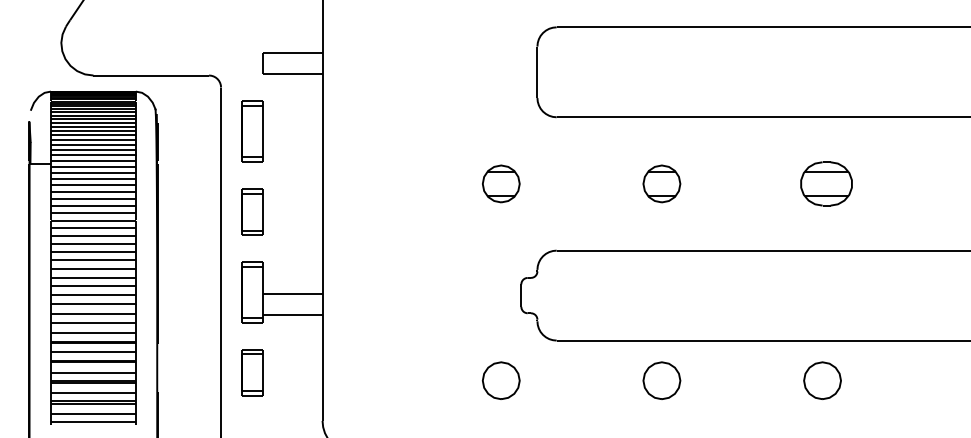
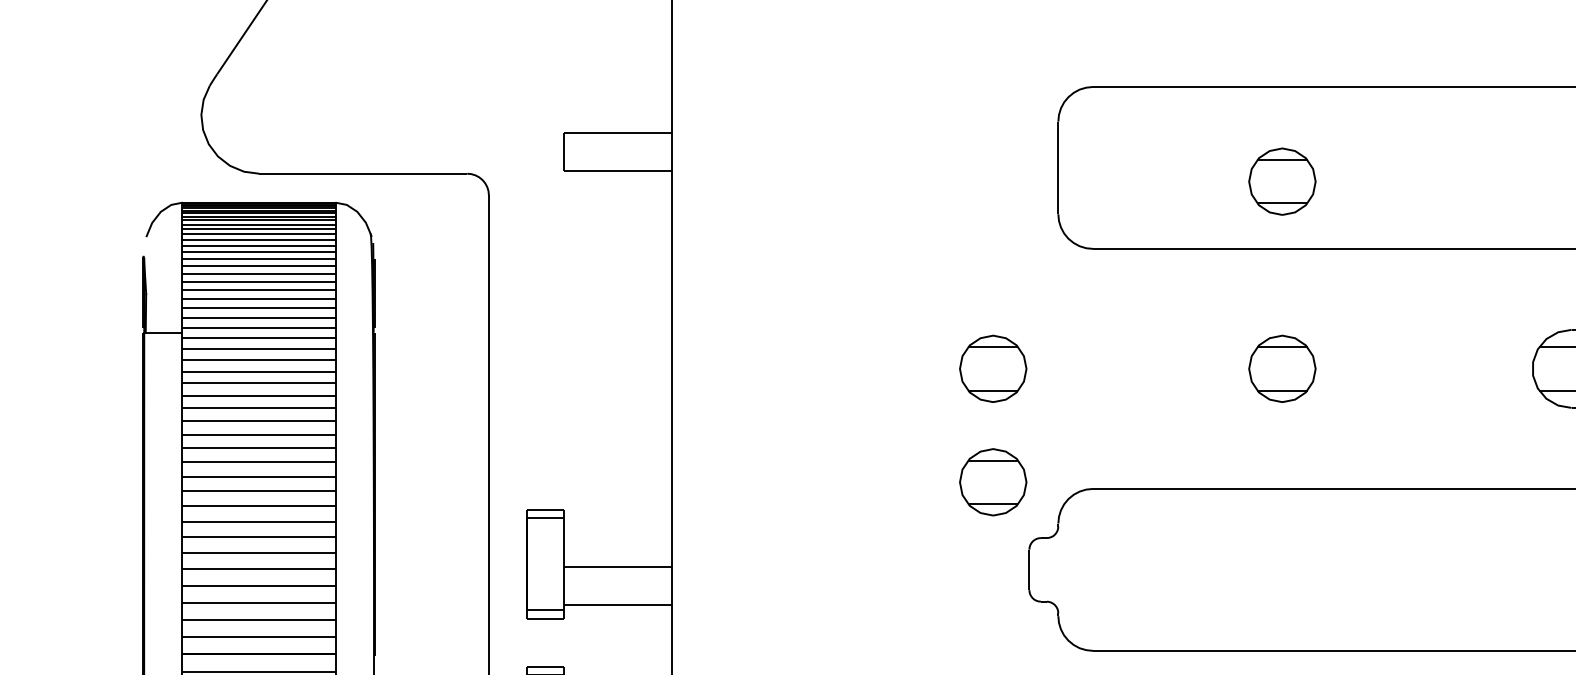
part: (661, 79) -> (1281, 180), added
part: (252, 131) -> (545, 274), removed
part: (252, 211) -> (545, 418), removed
part: (501, 246) -> (993, 481), added

